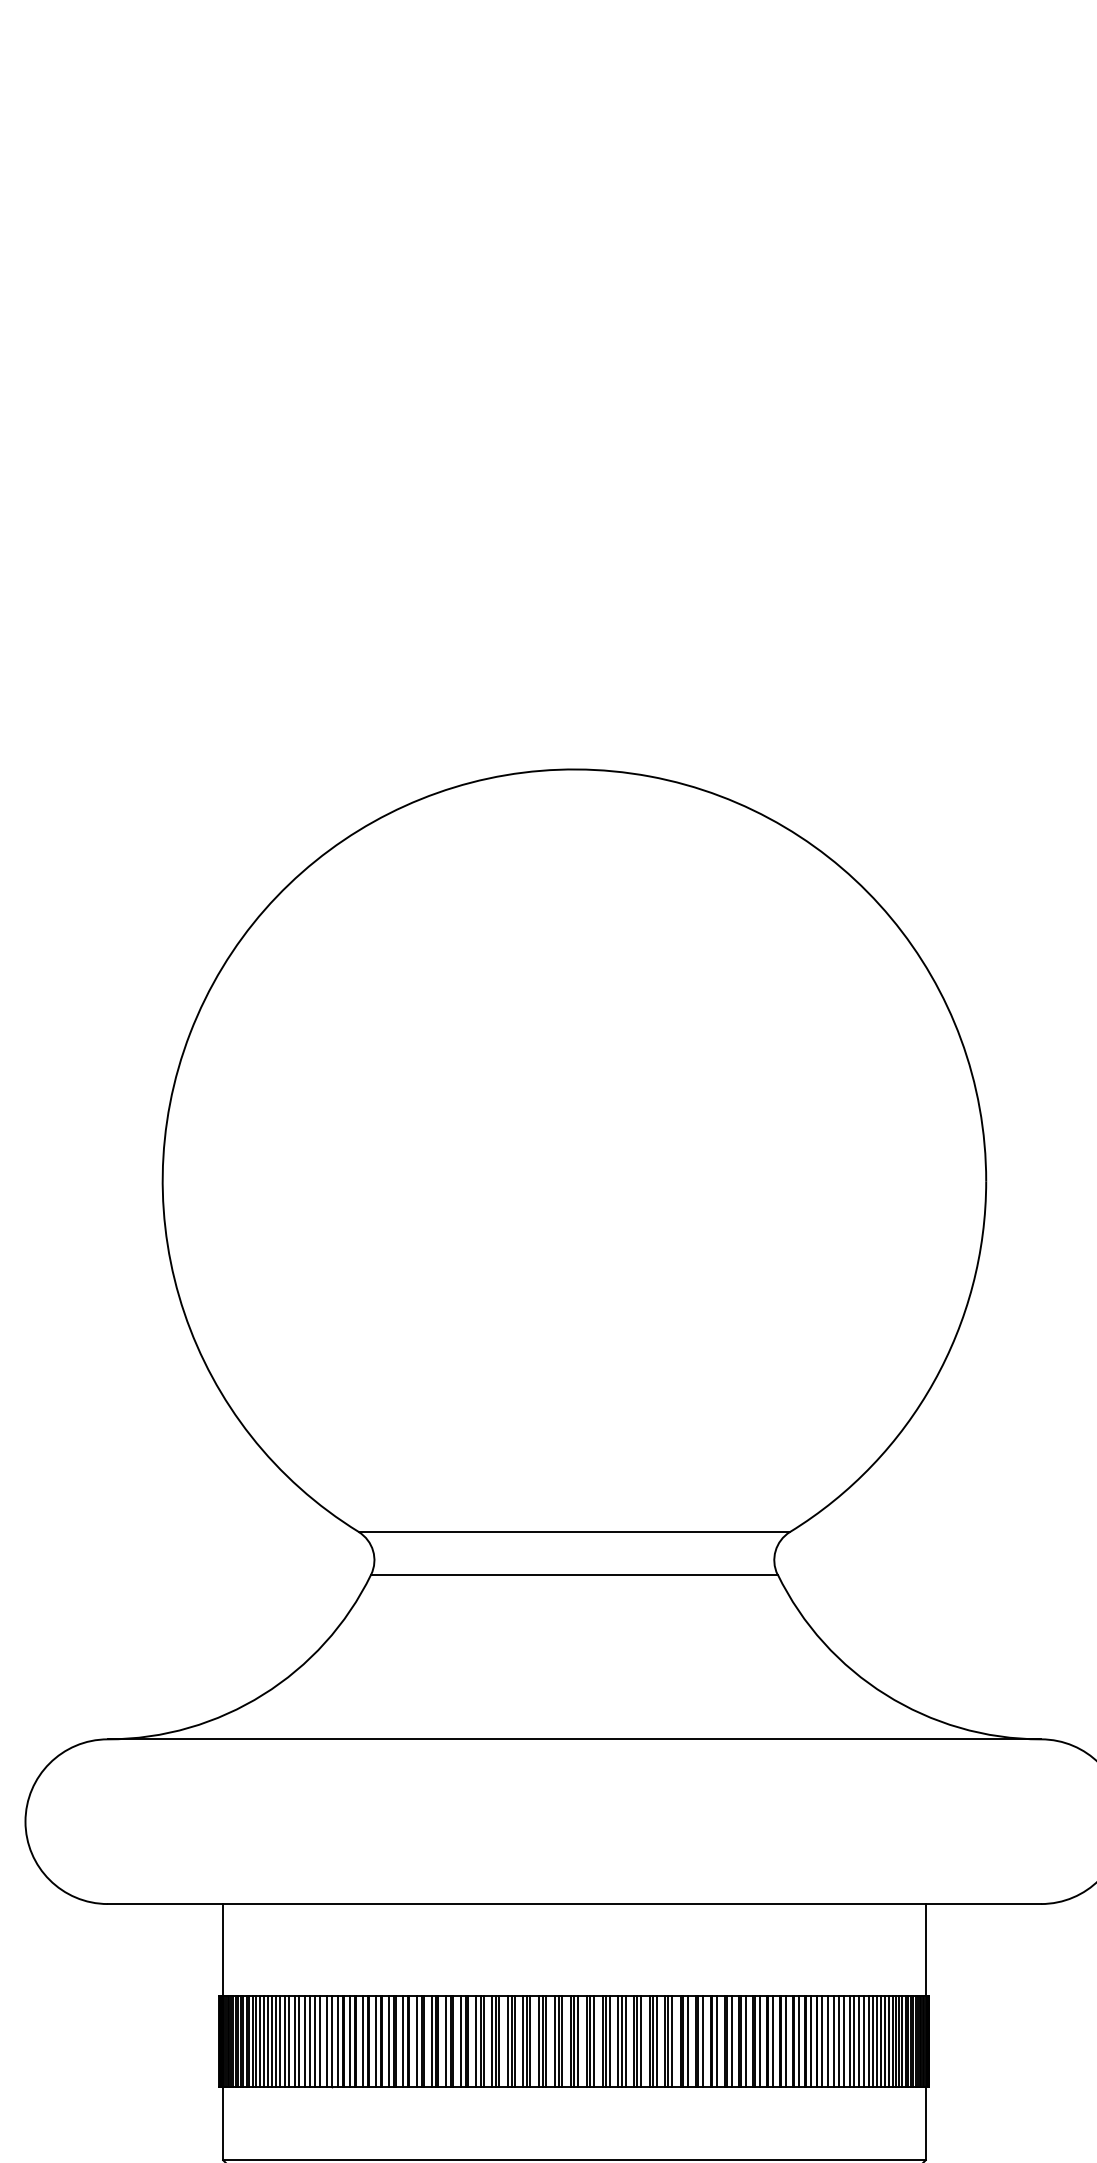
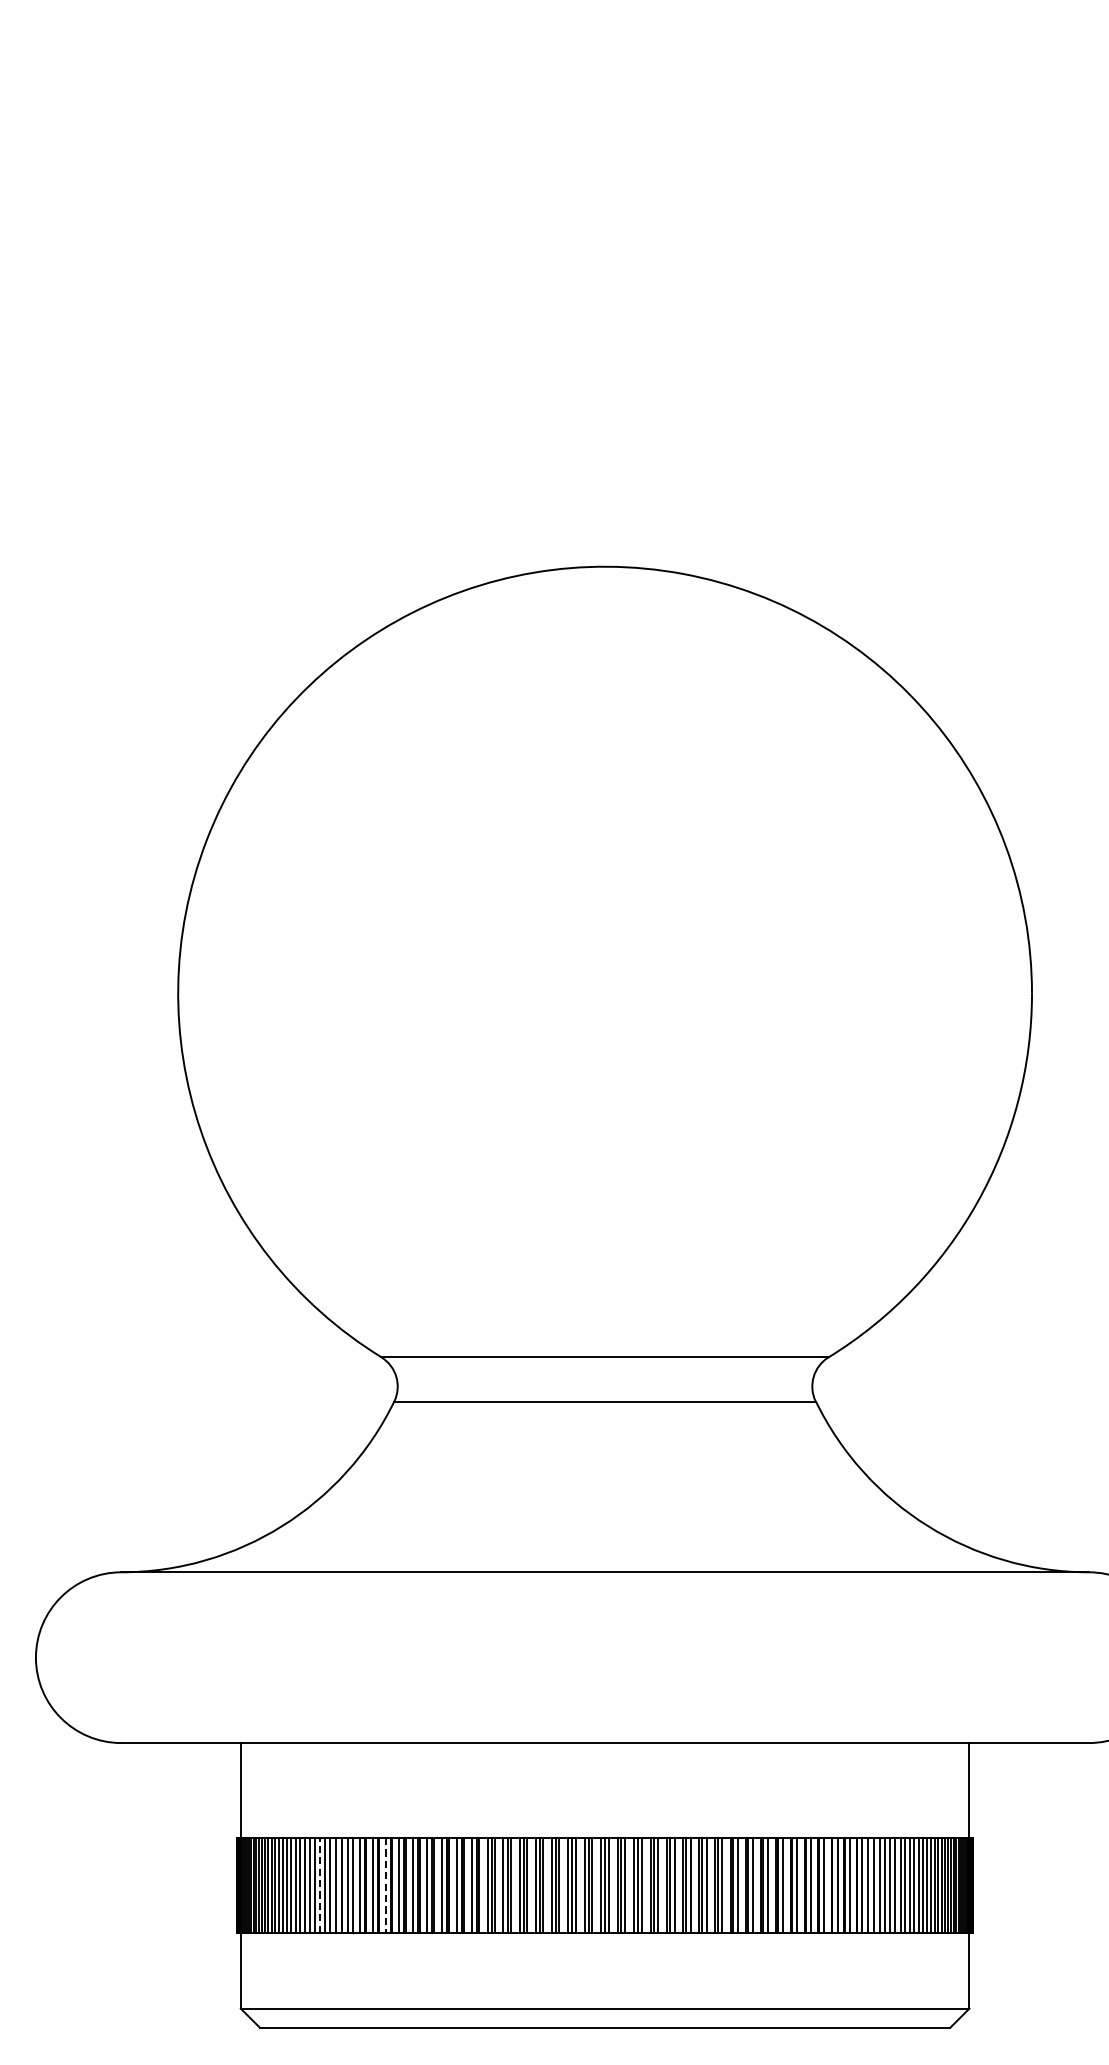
line: (299, 2041) -> (320, 1885), solid -> dashed
line: (362, 2041) -> (385, 1885), solid -> dashed

